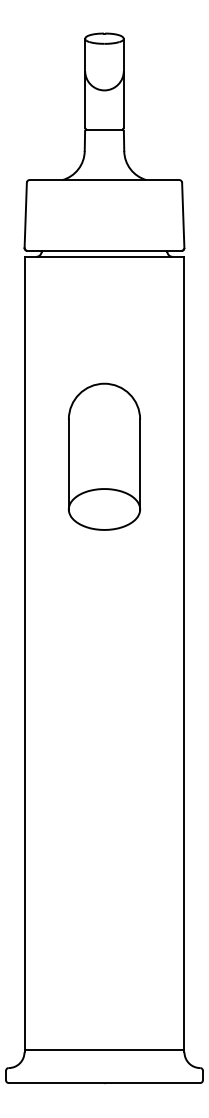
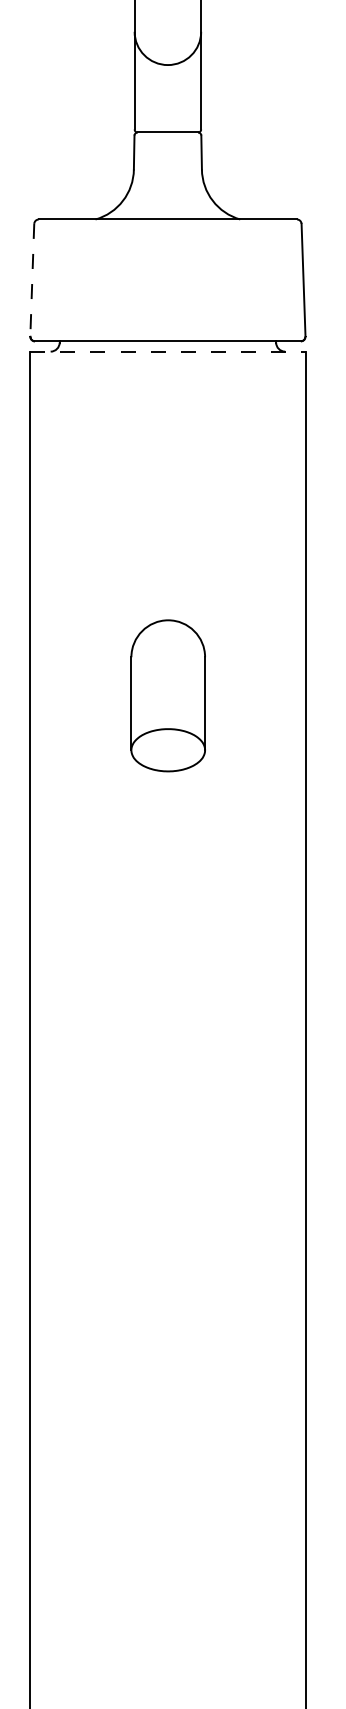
line: (25, 215) -> (31, 280), solid -> dashed
line: (104, 256) -> (167, 351), solid -> dashed
part: (104, 456) -> (167, 695), size x0.6

